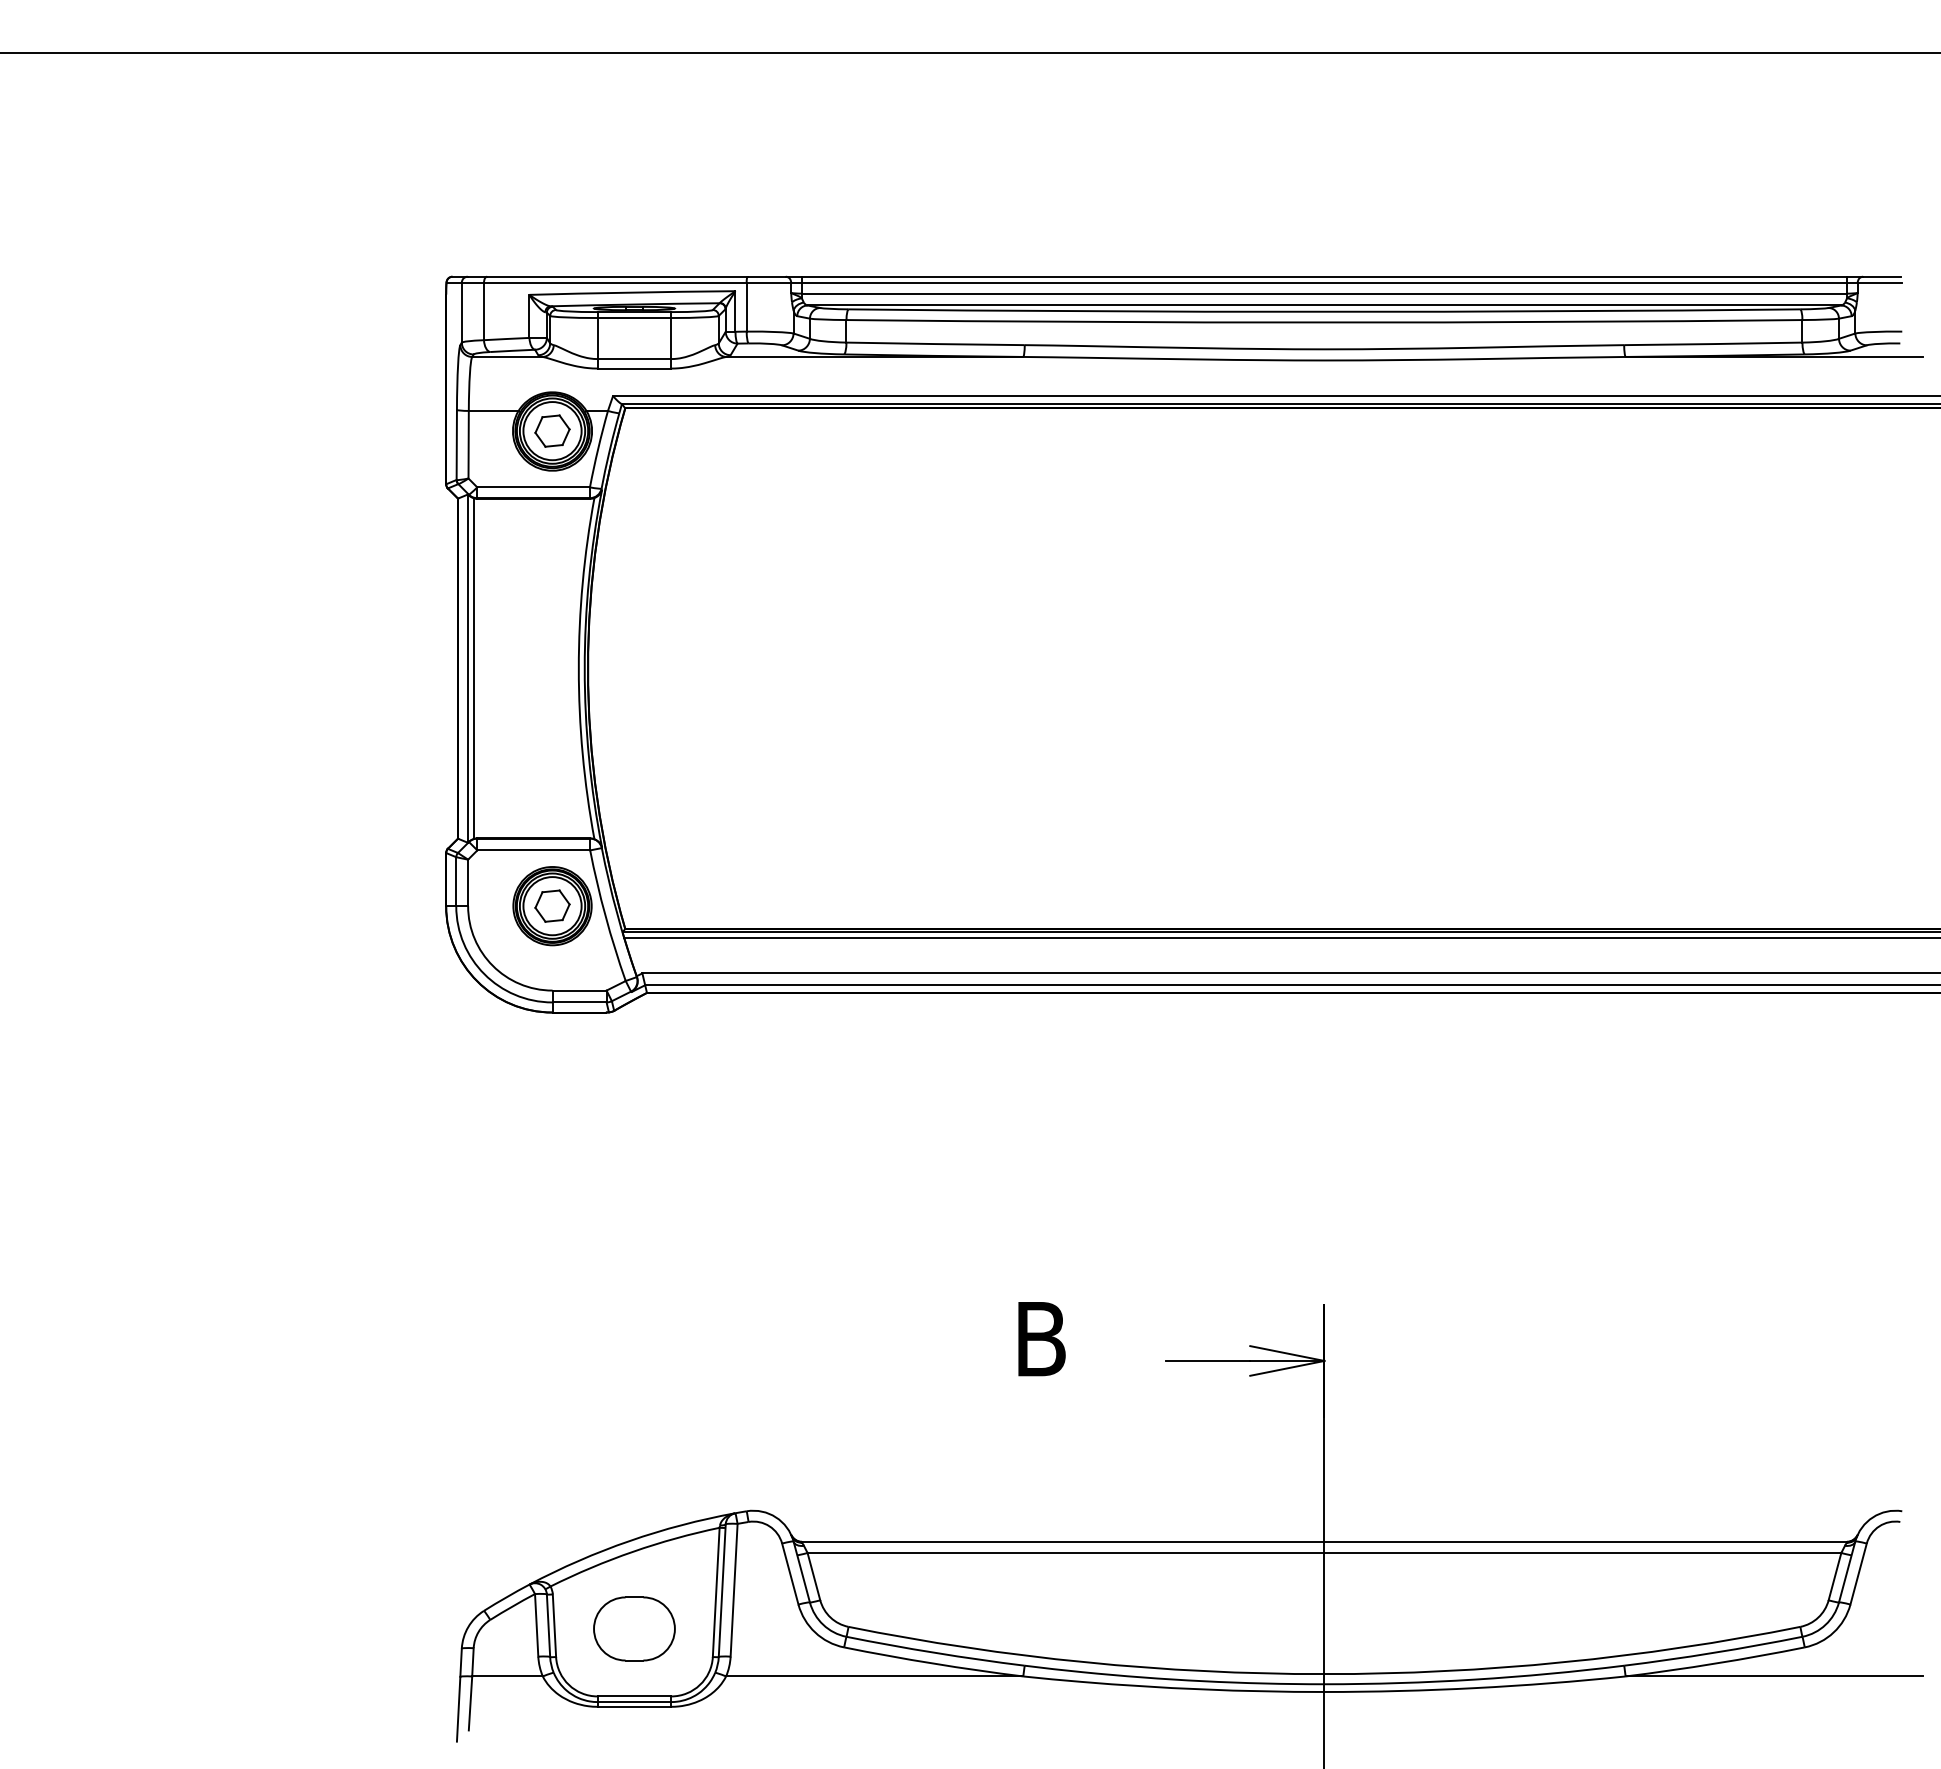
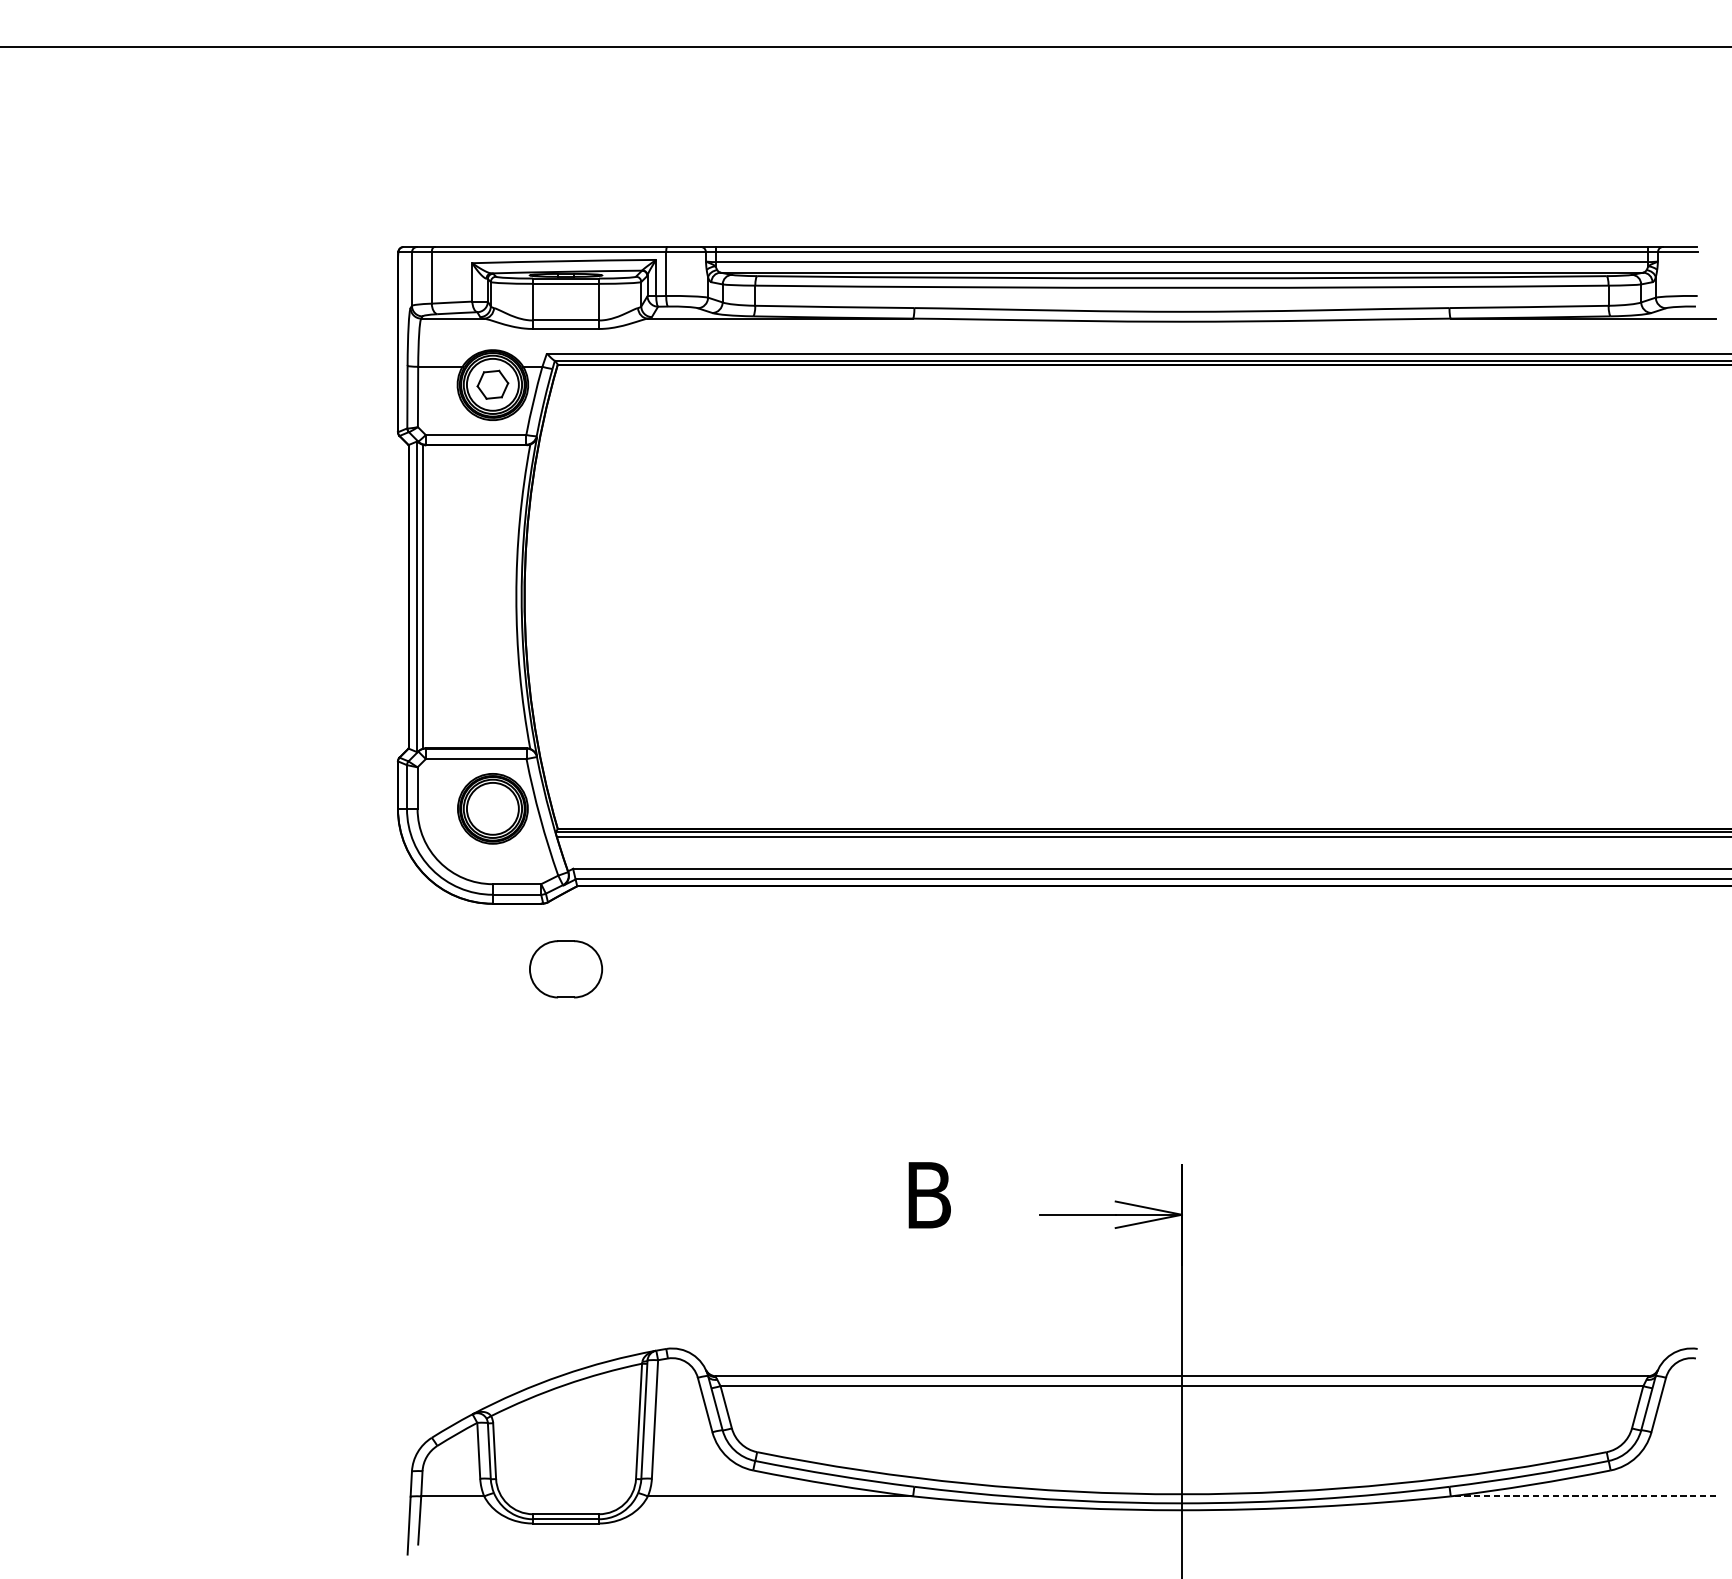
part: (552, 905) -> (492, 808), removed
part: (634, 1628) -> (566, 968), moved
line: (1774, 1676) -> (1583, 1496), solid -> dashed

